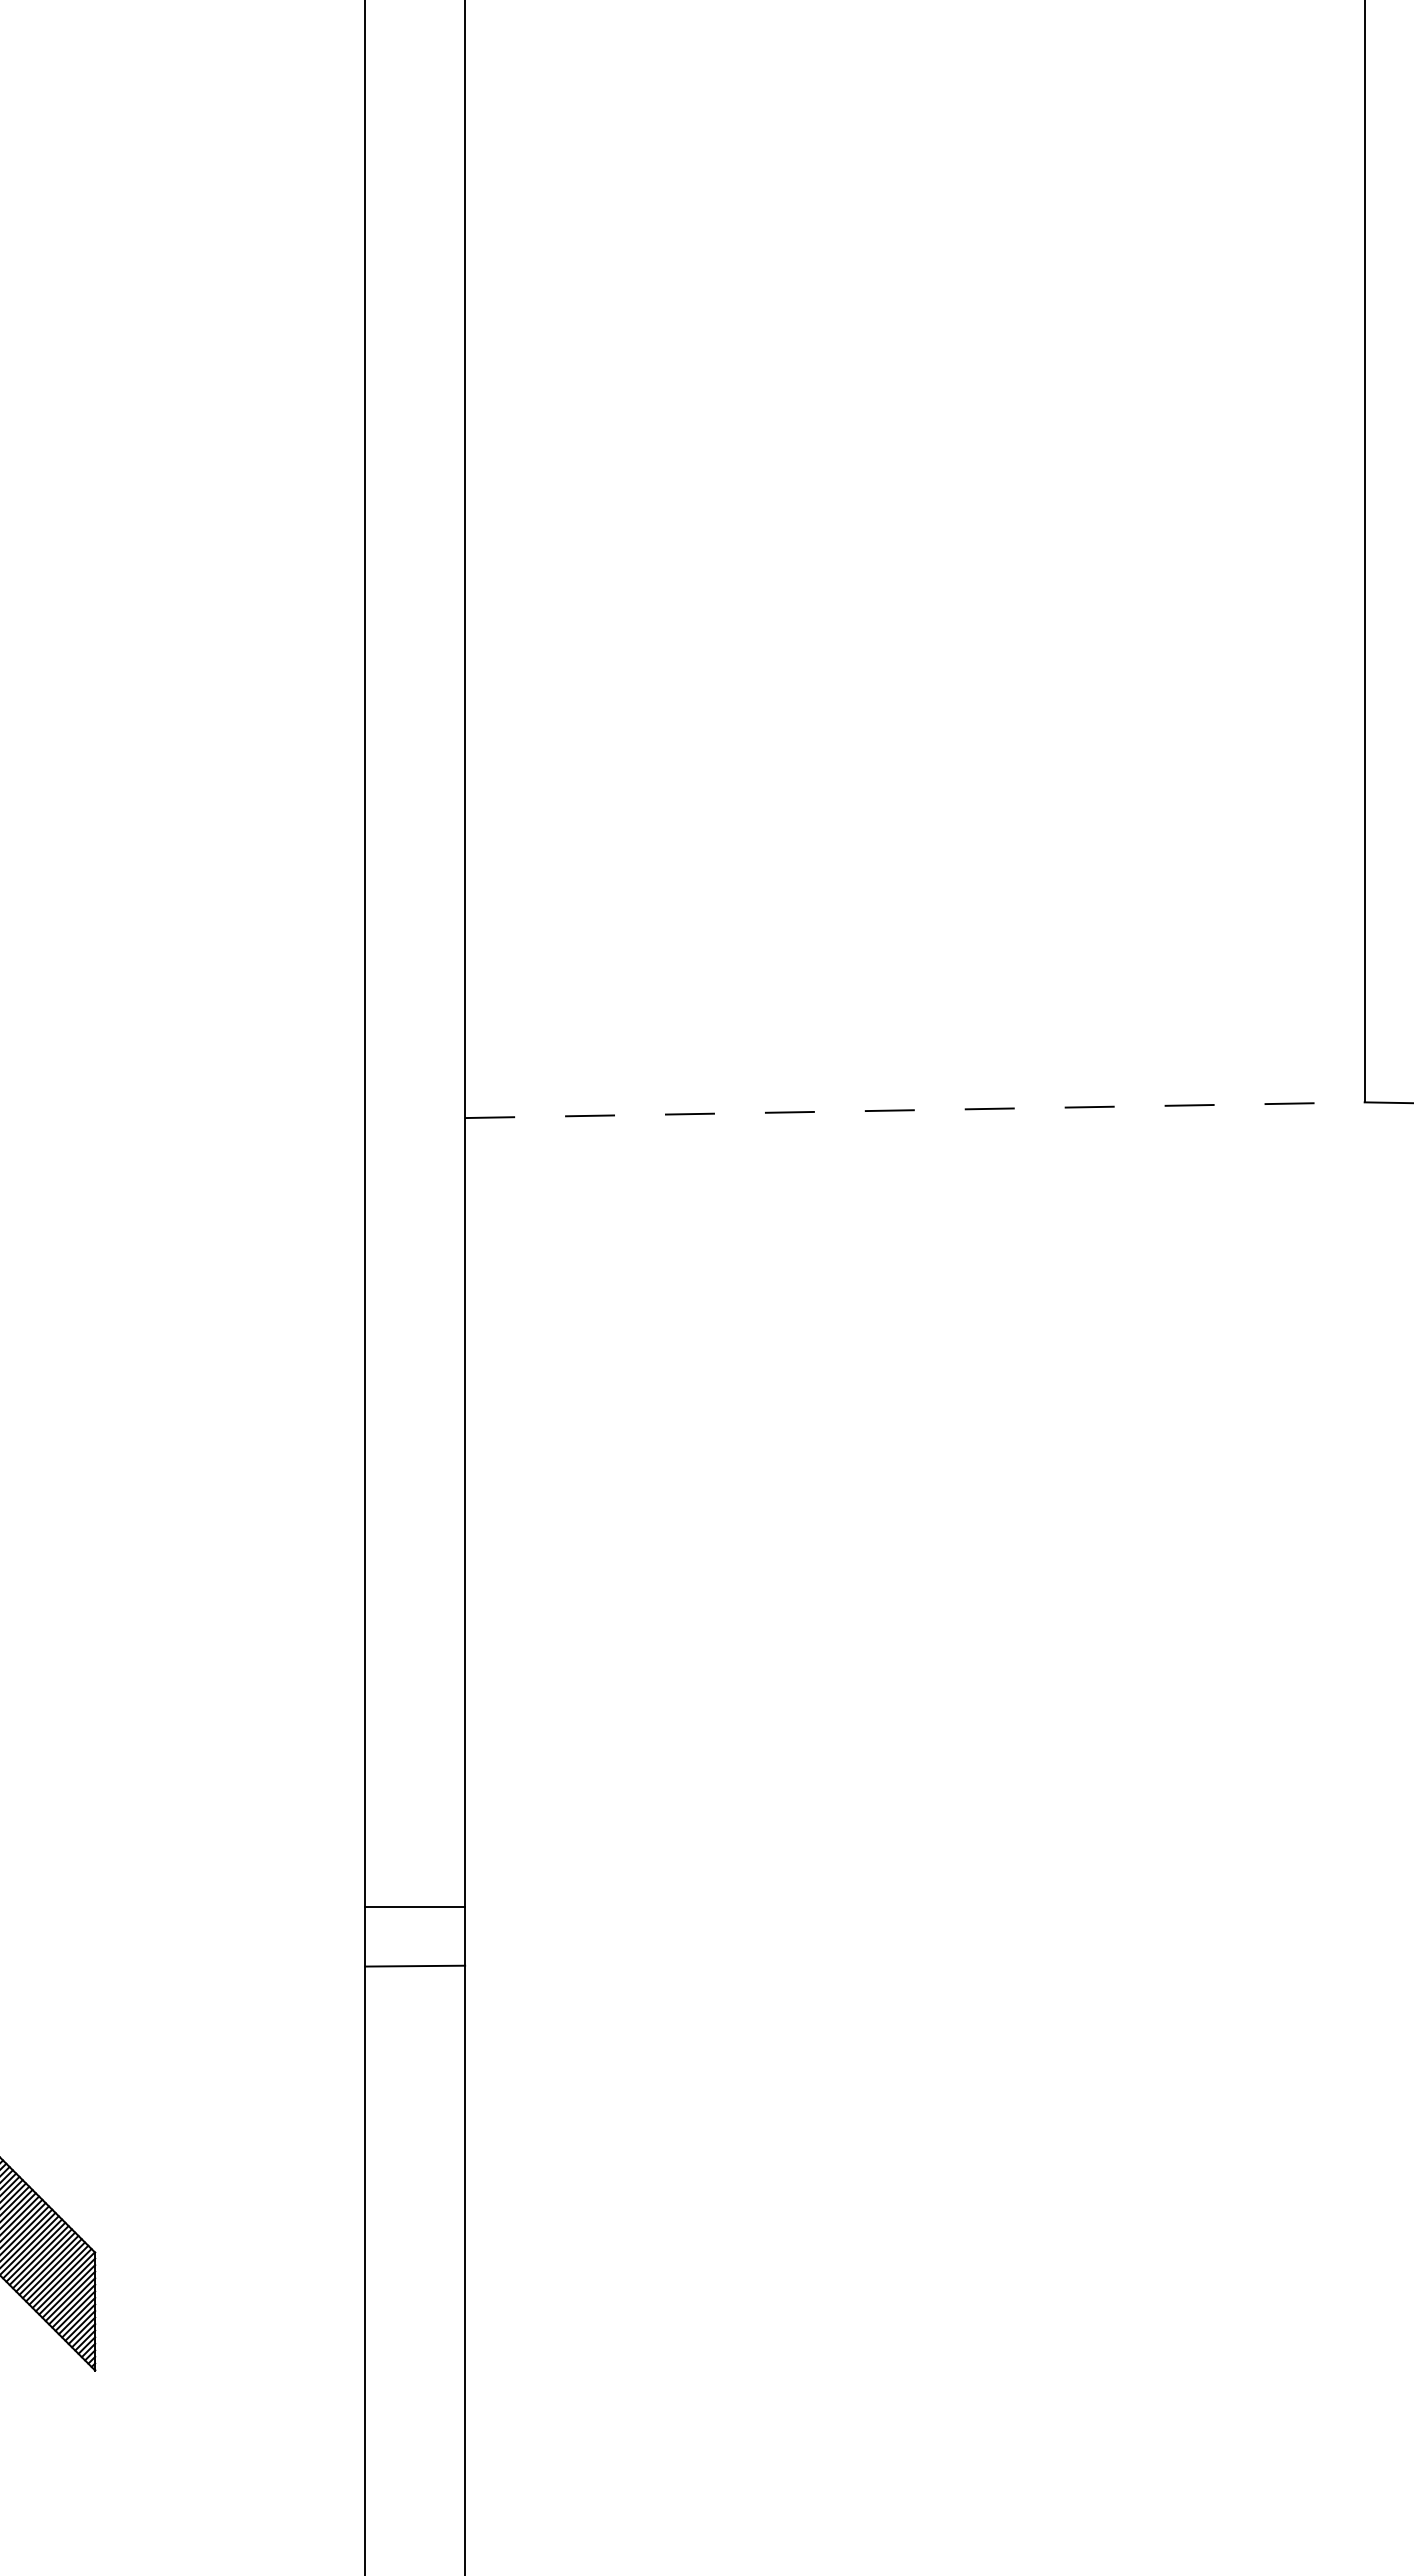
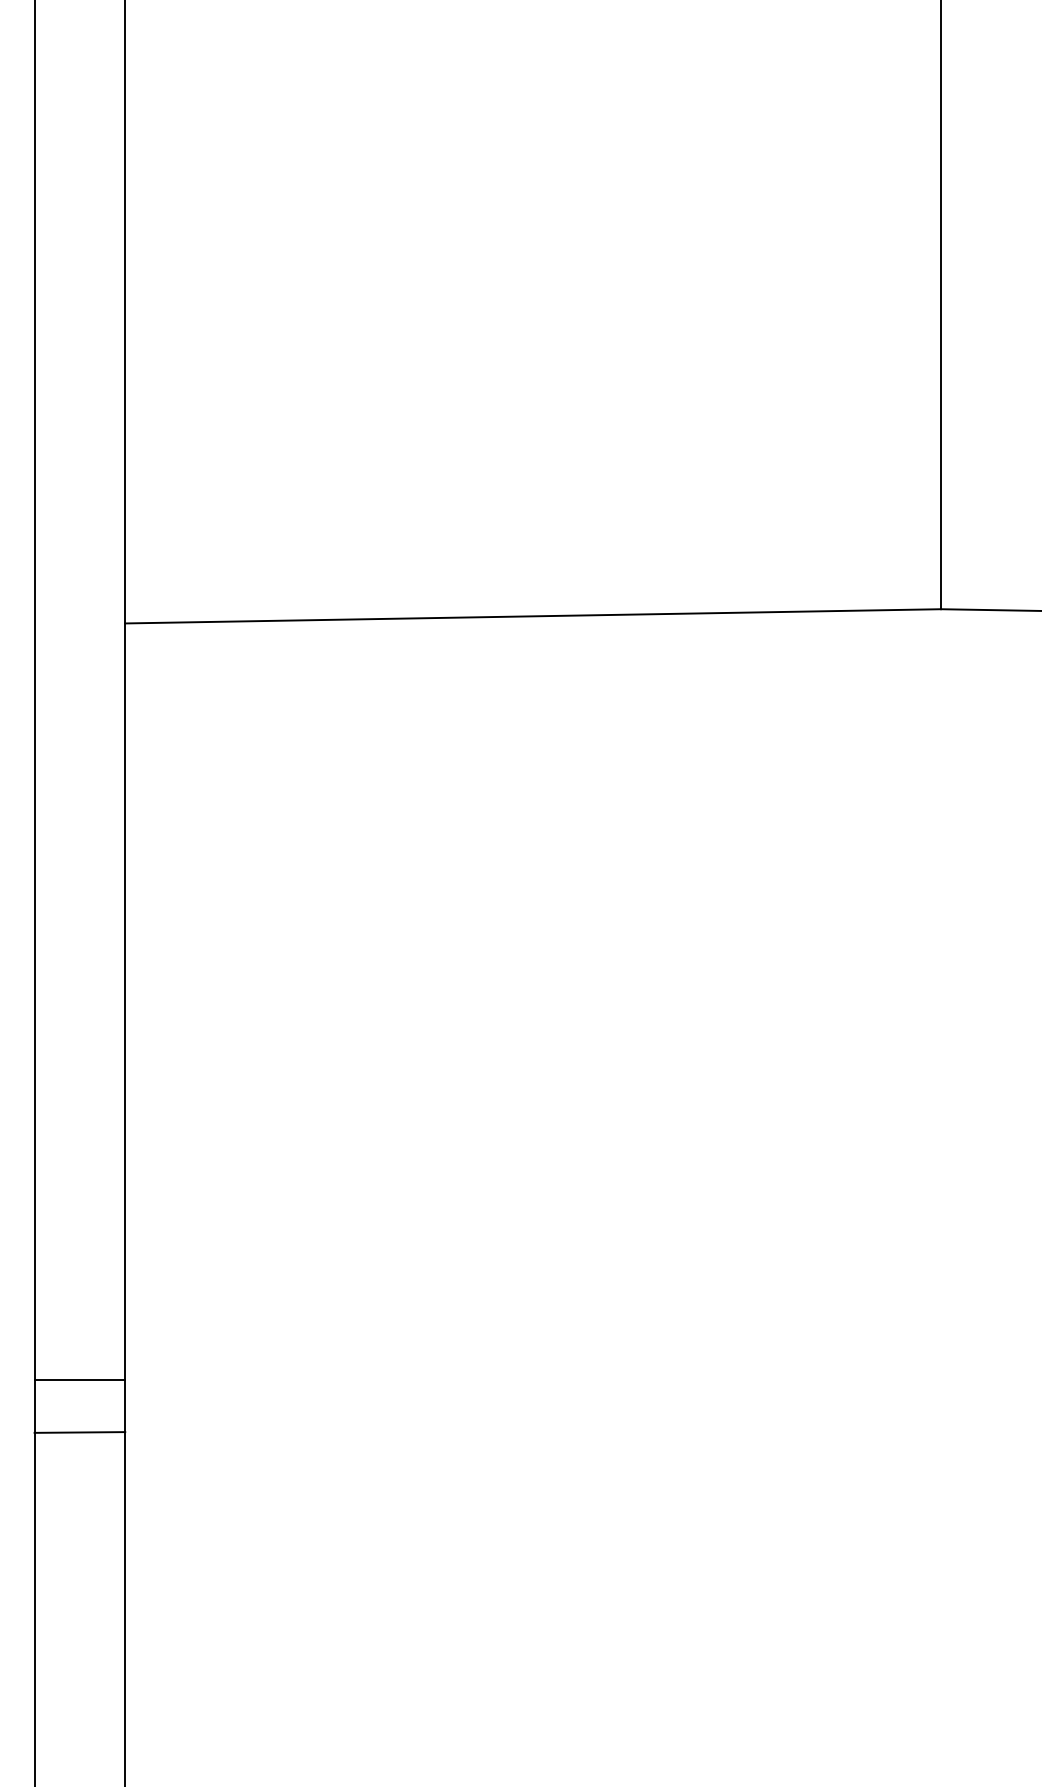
line: (914, 1110) -> (532, 616), dashed -> solid
line: (415, 1906) -> (80, 1379), moved
line: (415, 1965) -> (80, 1431), moved

